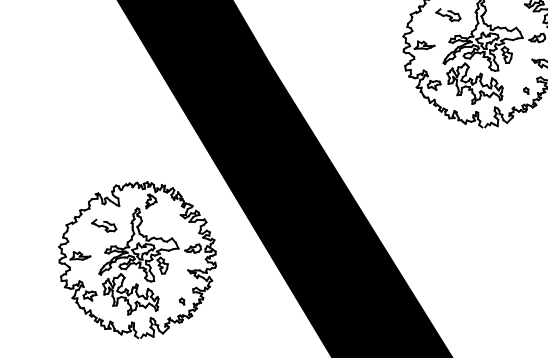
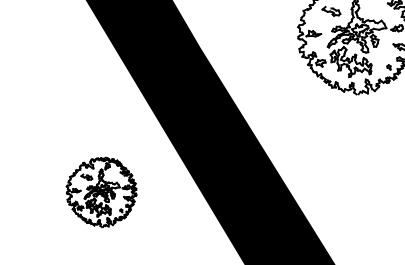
part: (137, 260) -> (101, 192), size x0.6

